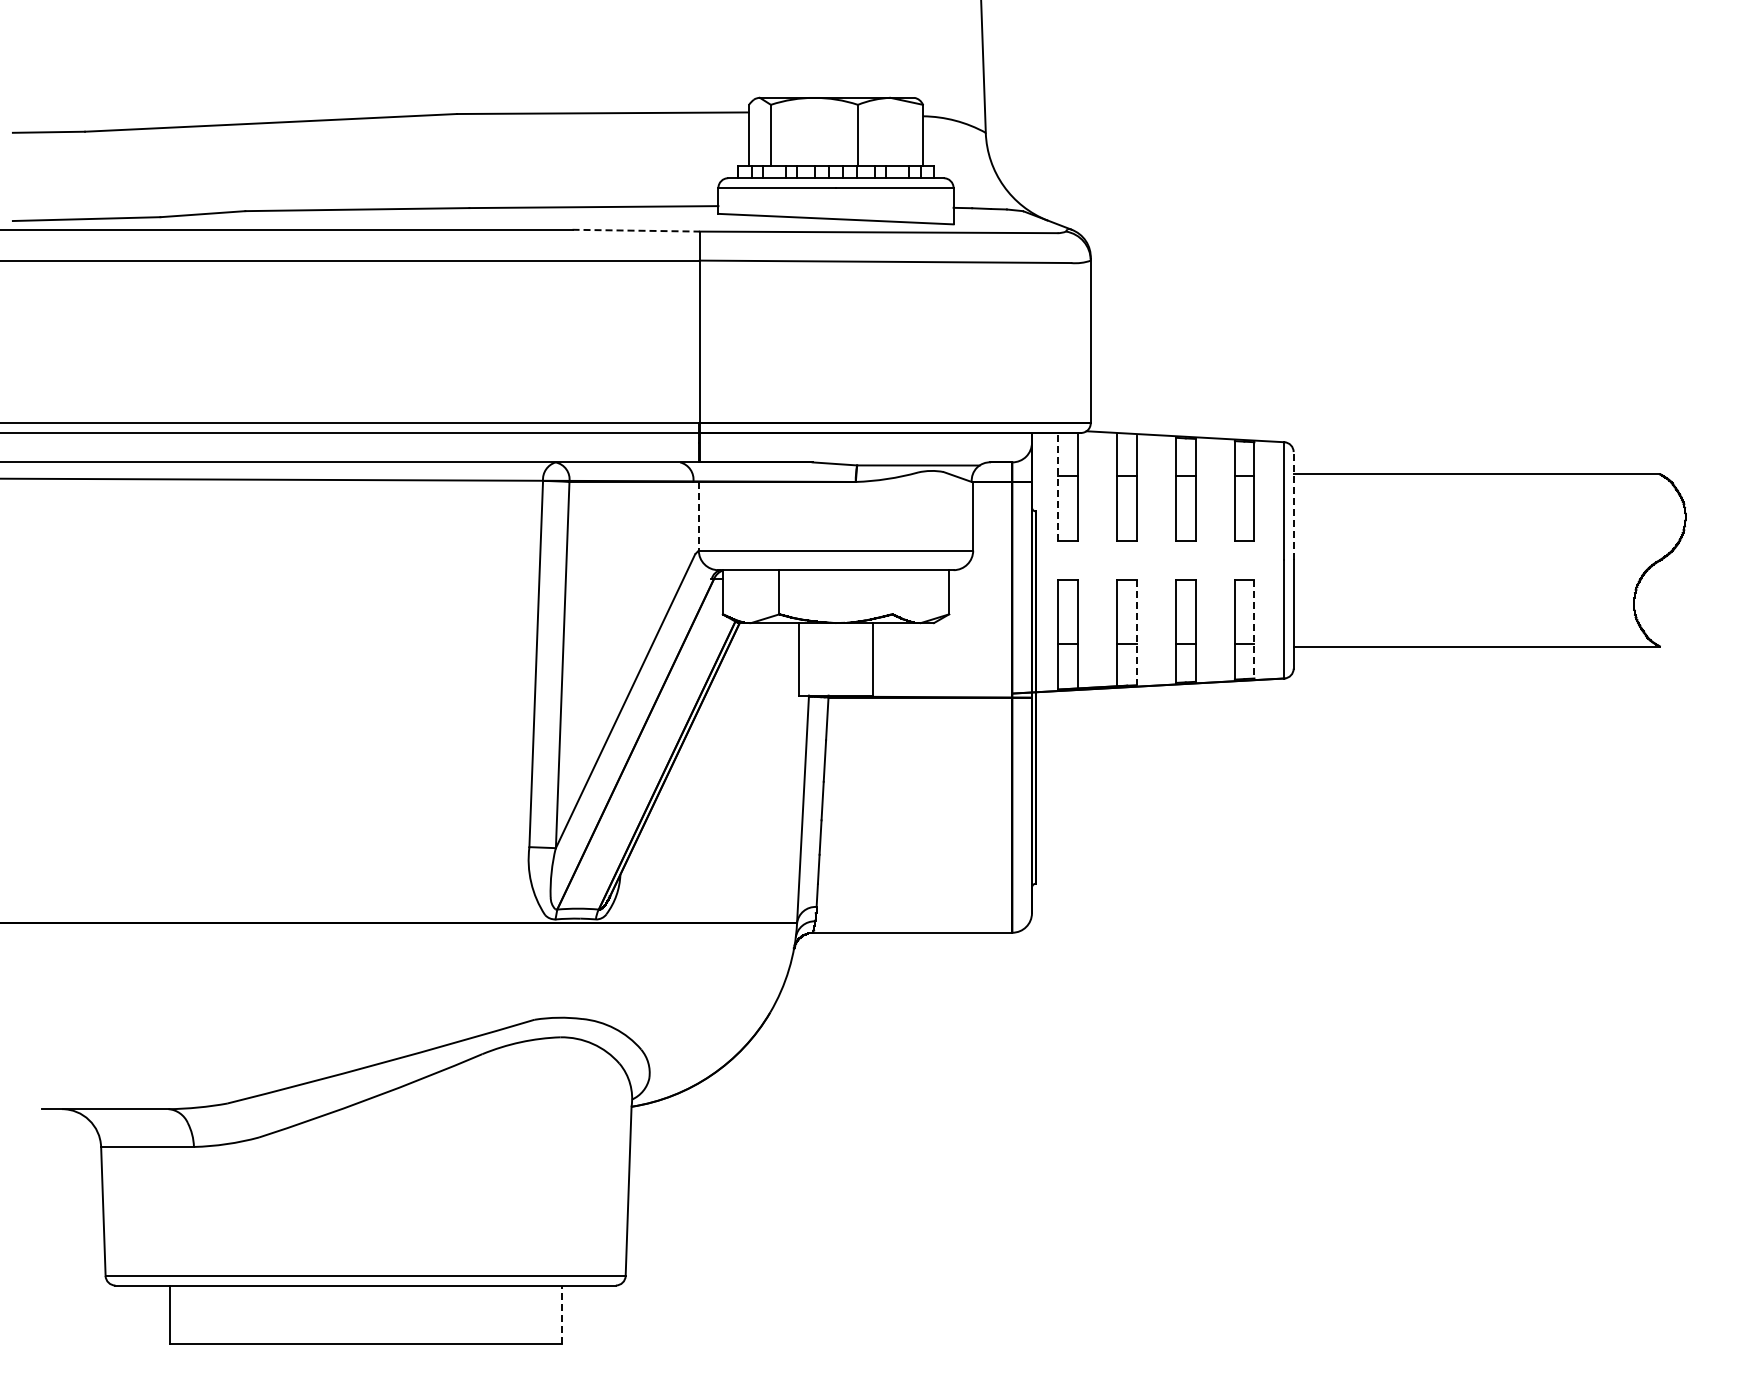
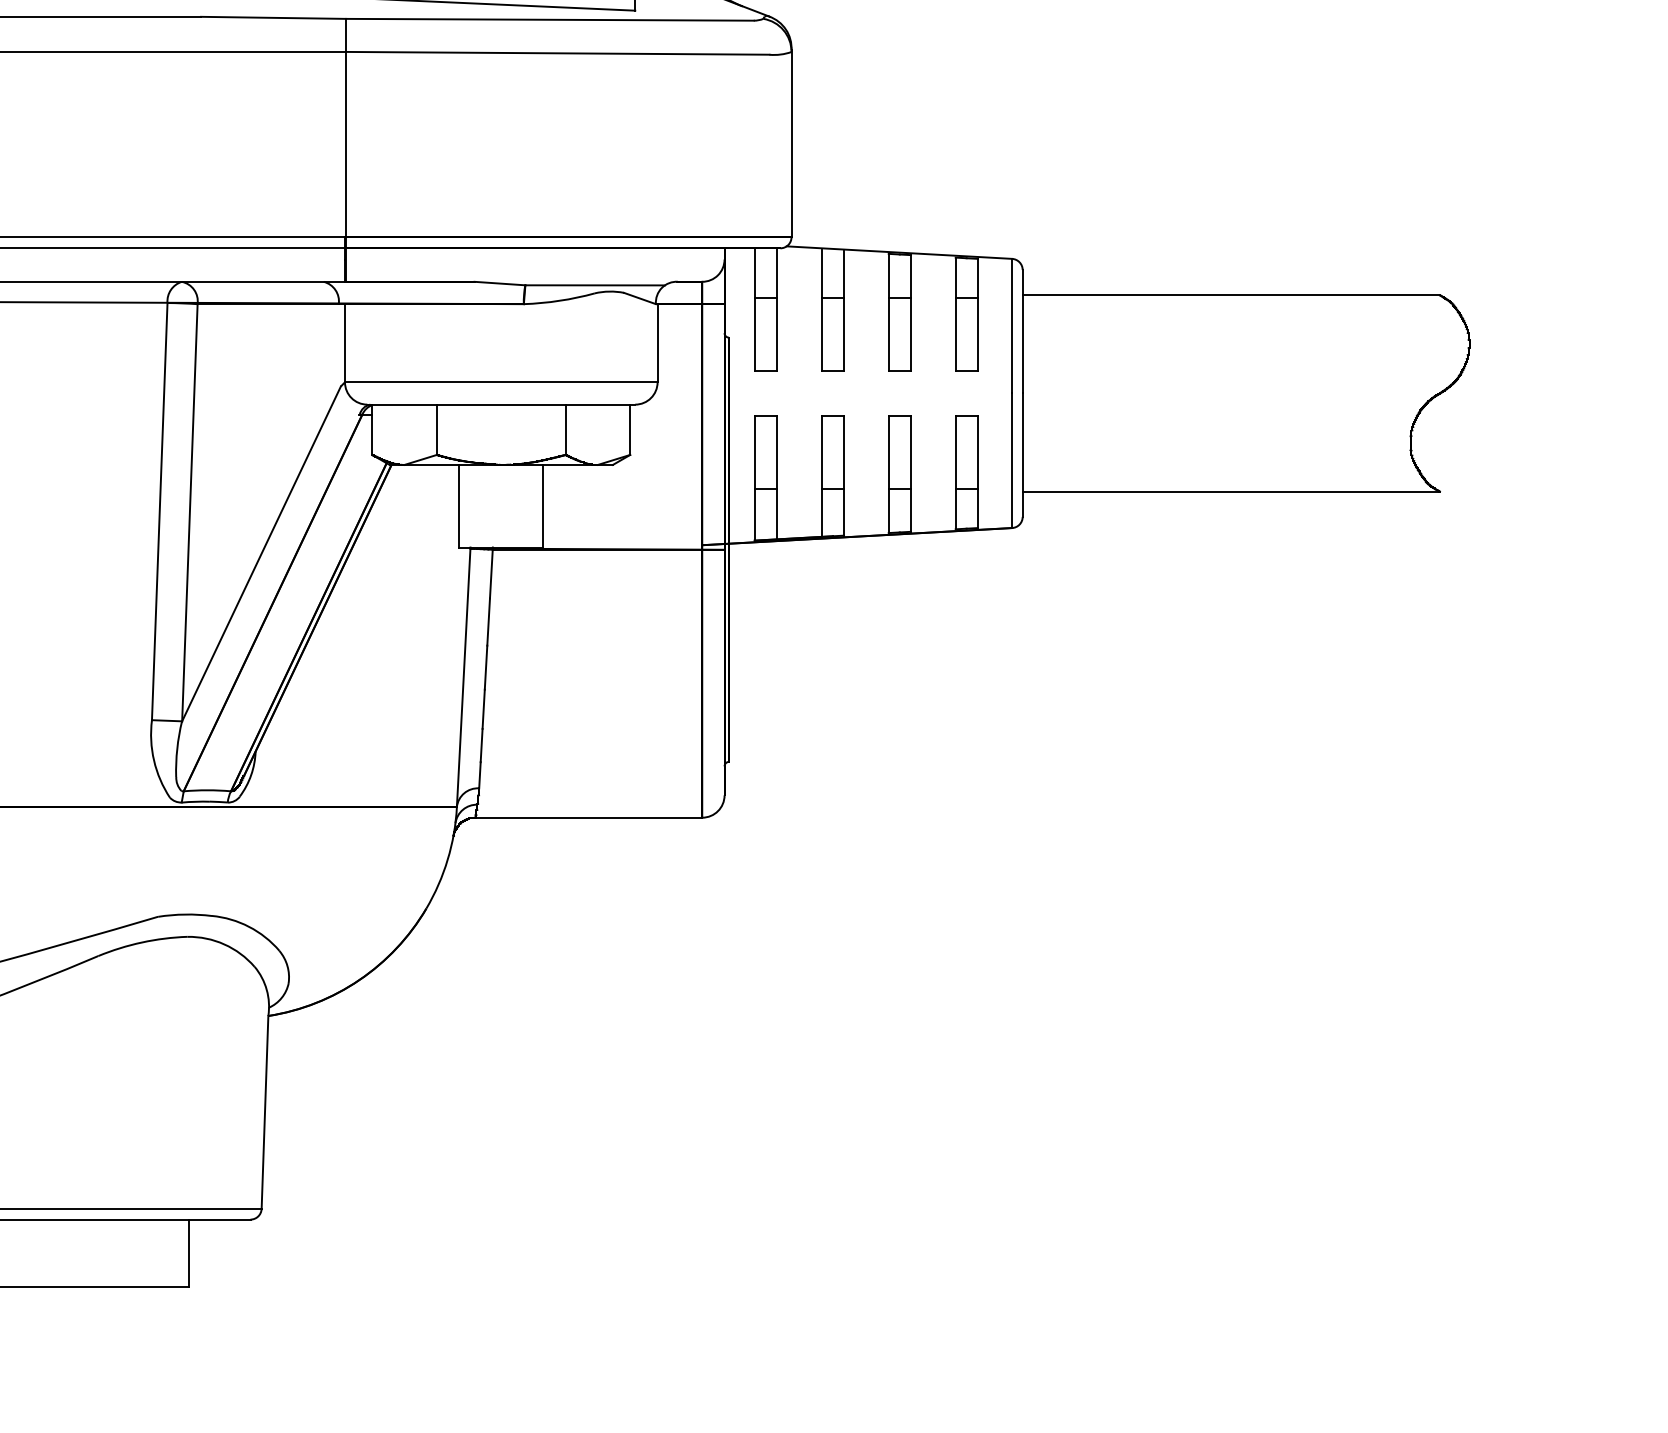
line: (636, 230) -> (273, 17), dashed -> solid
line: (1058, 486) -> (754, 309), dashed -> solid
line: (1293, 505) -> (1022, 330), dashed -> solid
line: (698, 516) -> (344, 343), dashed -> solid
line: (892, 592) -> (565, 430), added
line: (1254, 629) -> (978, 472), dashed -> solid
line: (1136, 632) -> (843, 475), dashed -> solid
line: (561, 1314) -> (188, 1252), dashed -> solid

